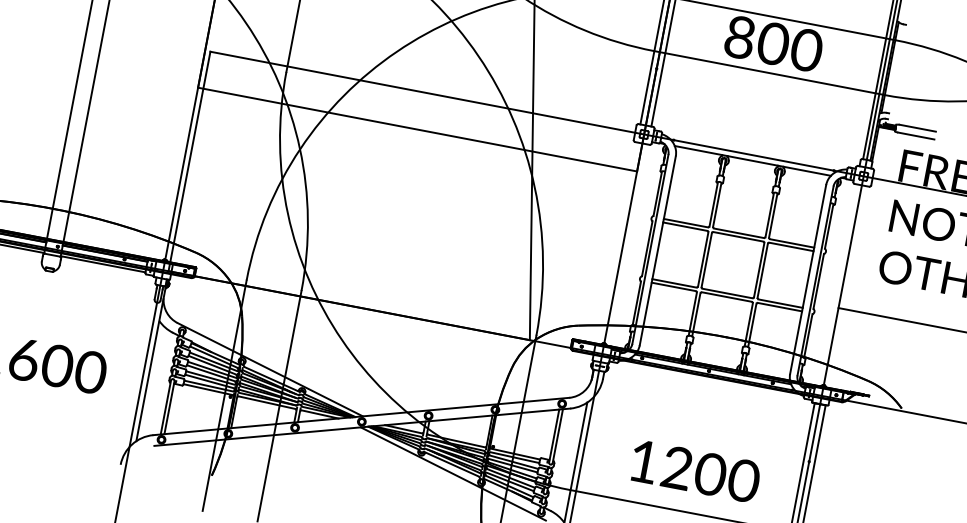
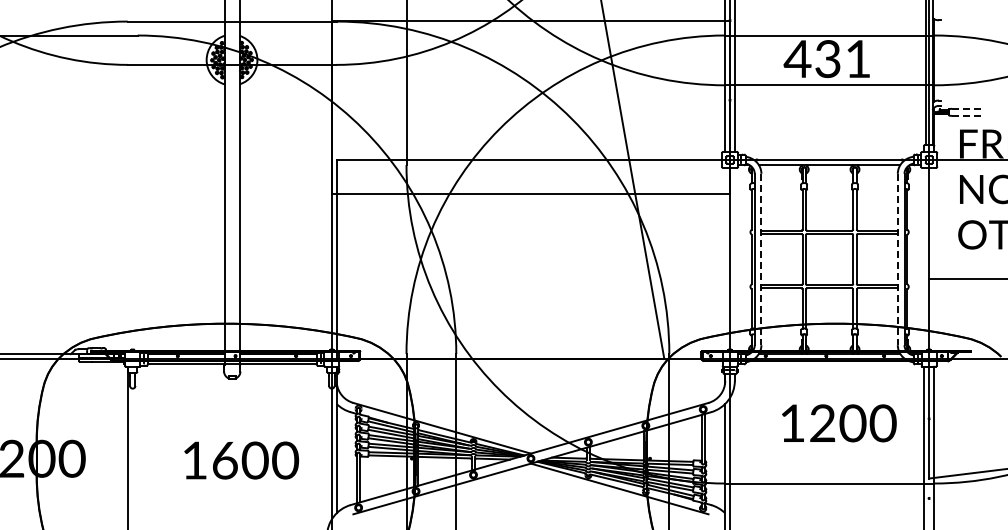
text: (772, 44) -> (827, 59), 800 -> 431
line: (917, 127) -> (968, 108), solid -> dashed
line: (916, 135) -> (968, 115), solid -> dashed
line: (657, 250) -> (761, 259), solid -> dashed
line: (807, 279) -> (897, 259), solid -> dashed
text: (695, 471) -> (839, 423), moved

